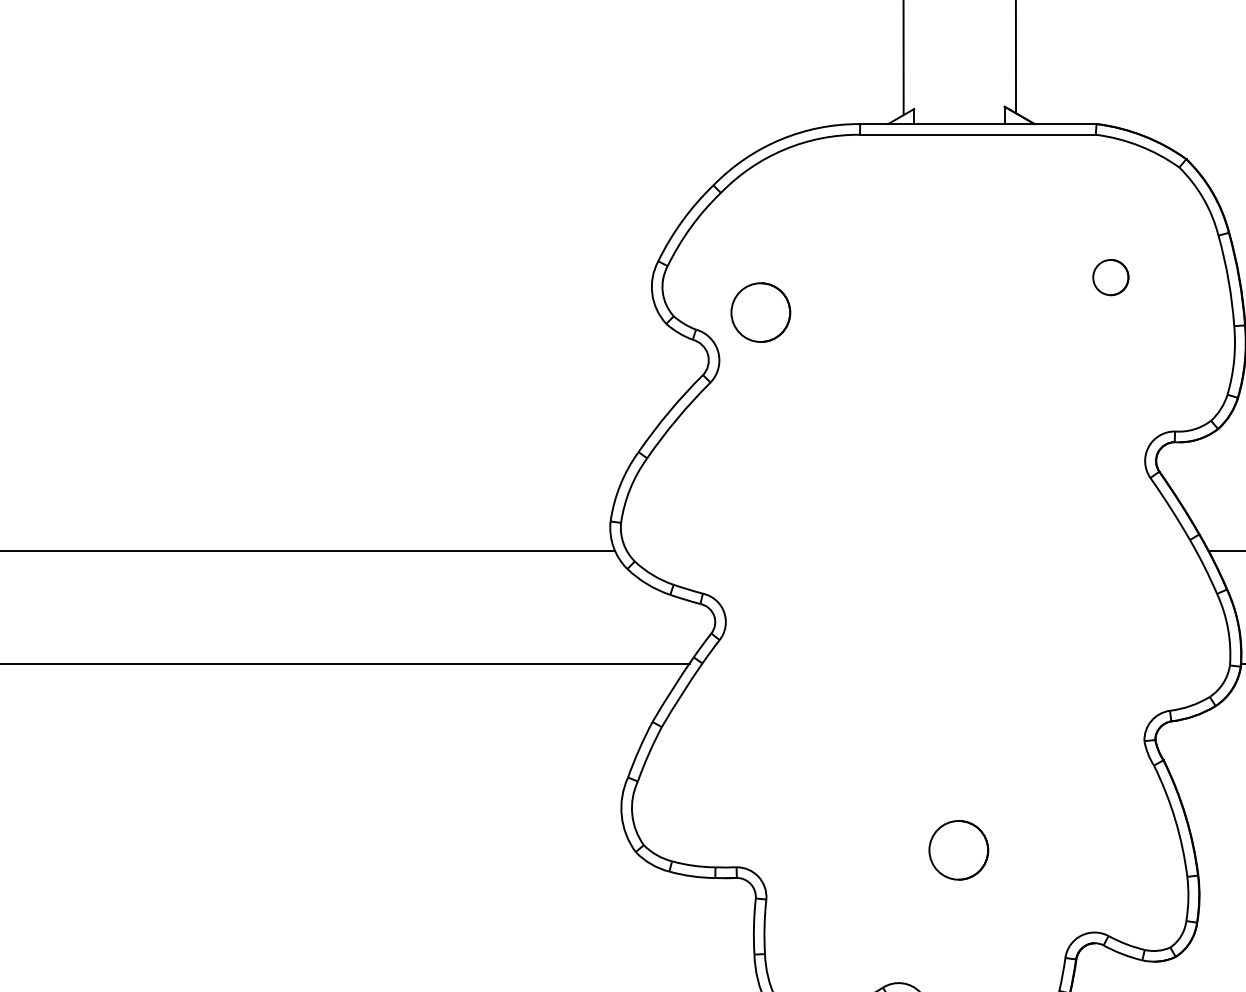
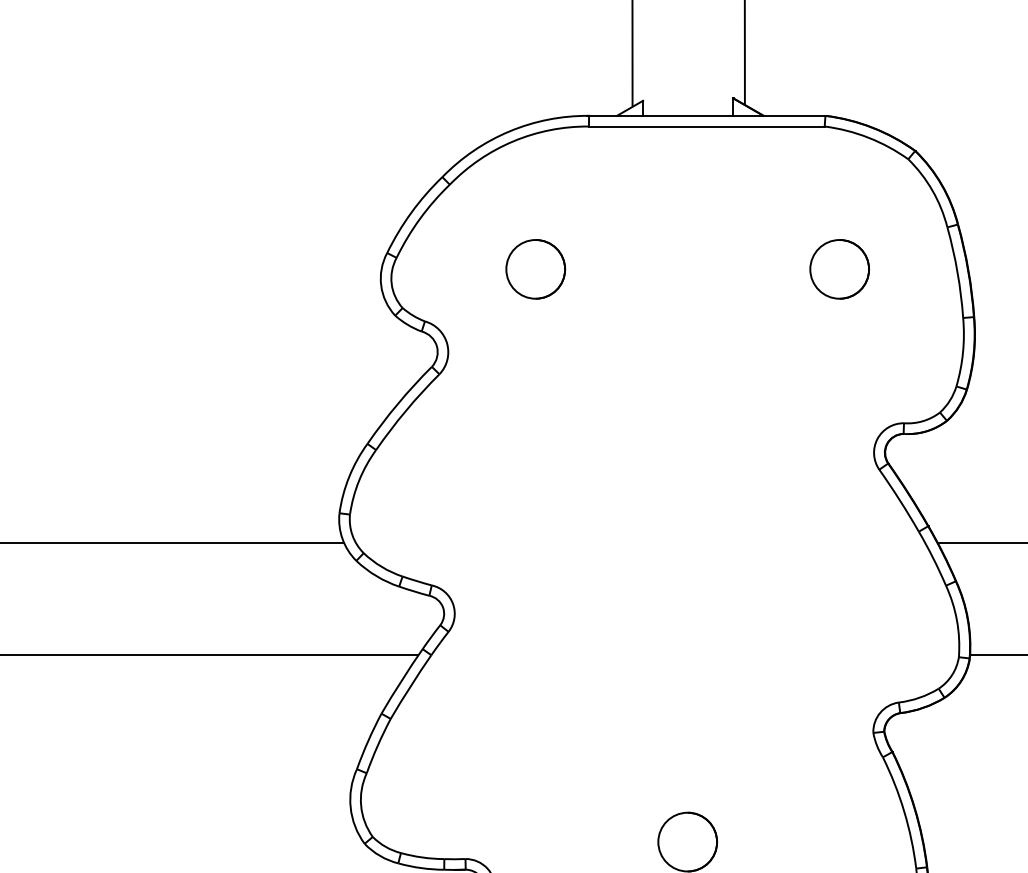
part: (1110, 277) -> (839, 269), size x1.67
part: (760, 312) -> (535, 269), moved

